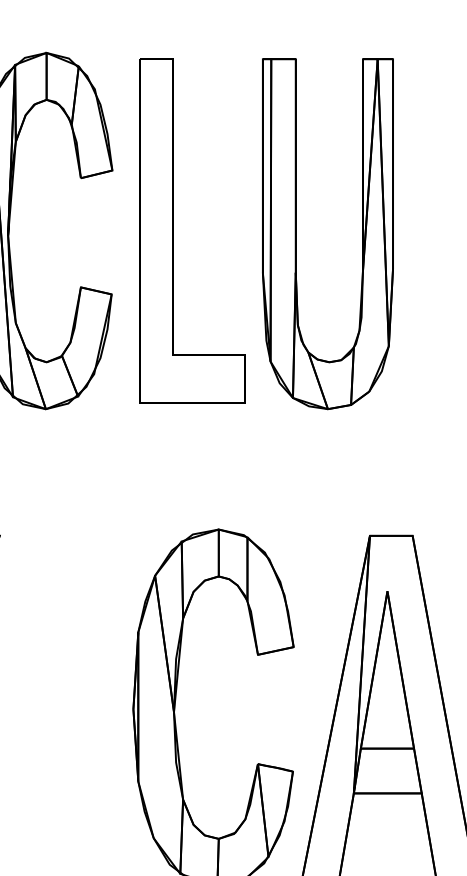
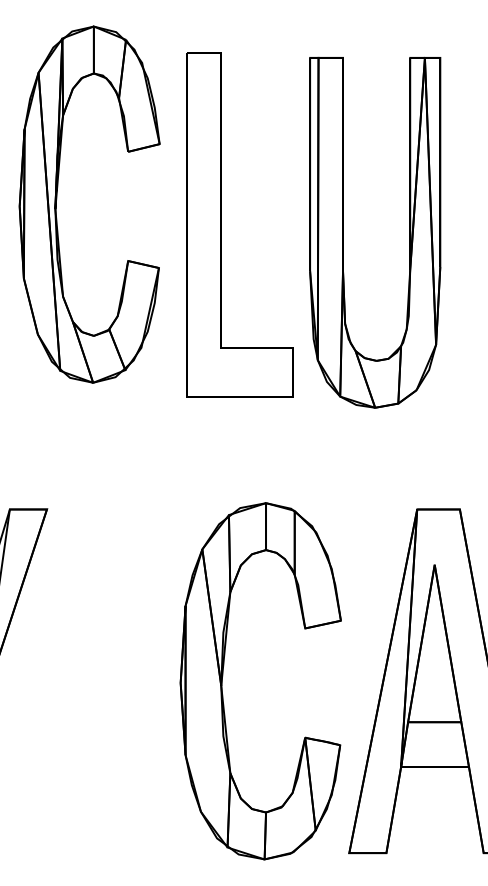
part: (174, 230) -> (221, 224), moved
part: (296, 233) -> (343, 232), moved

